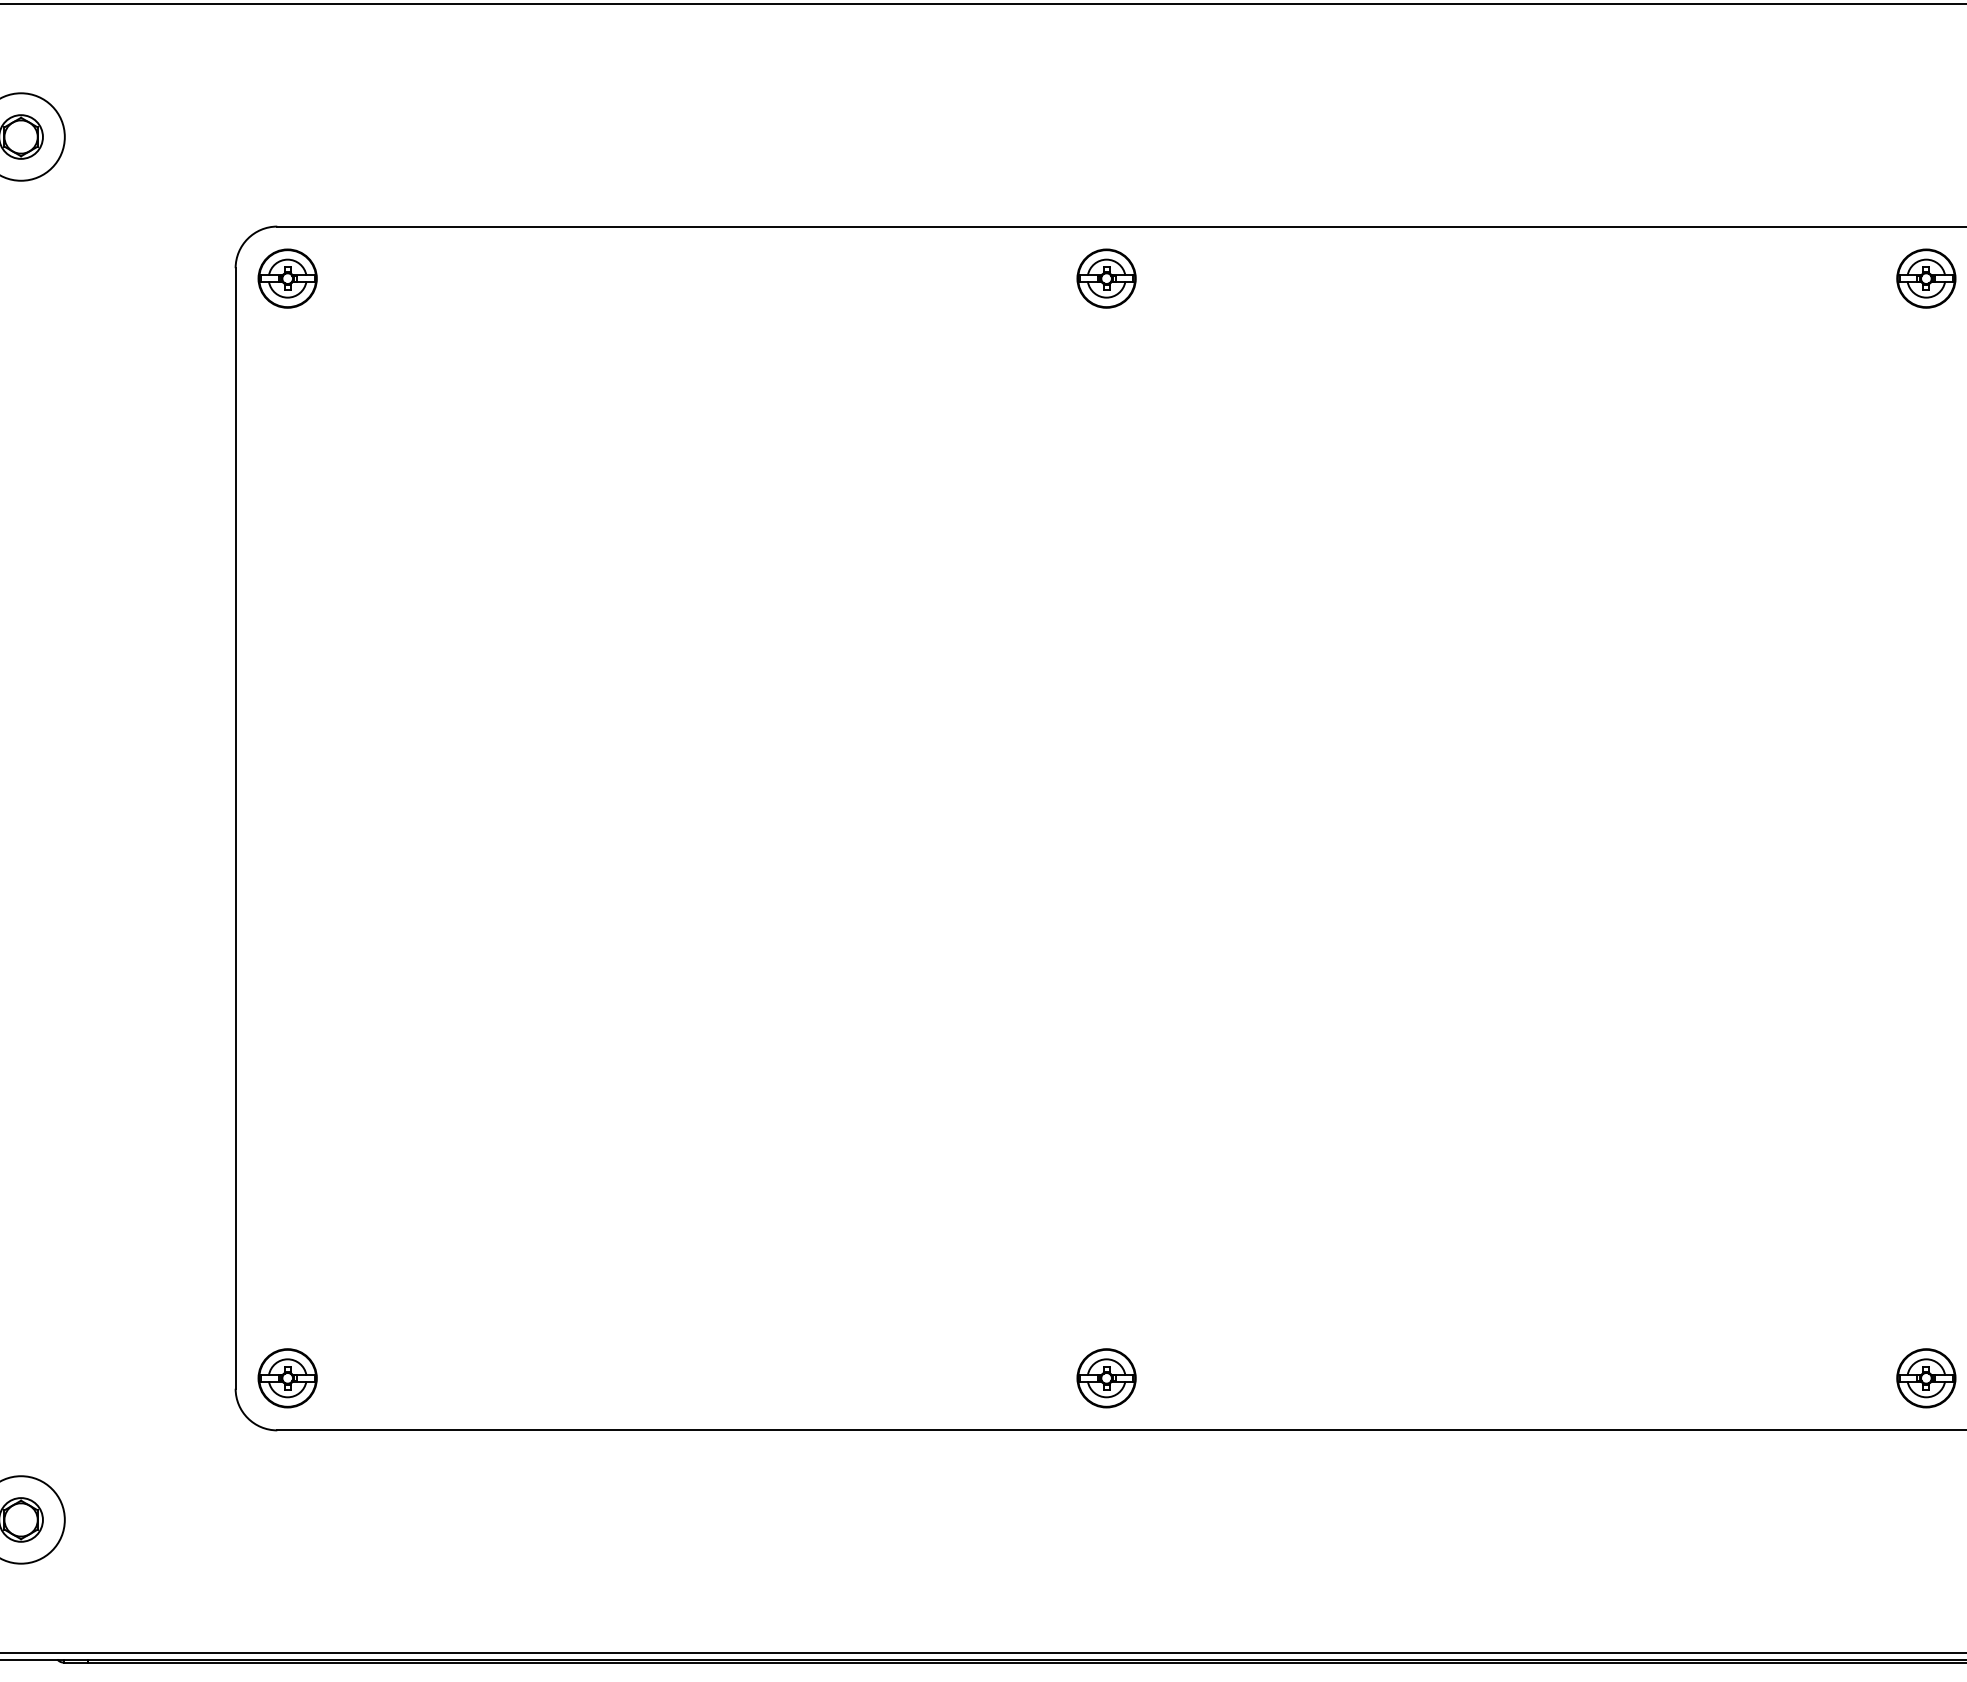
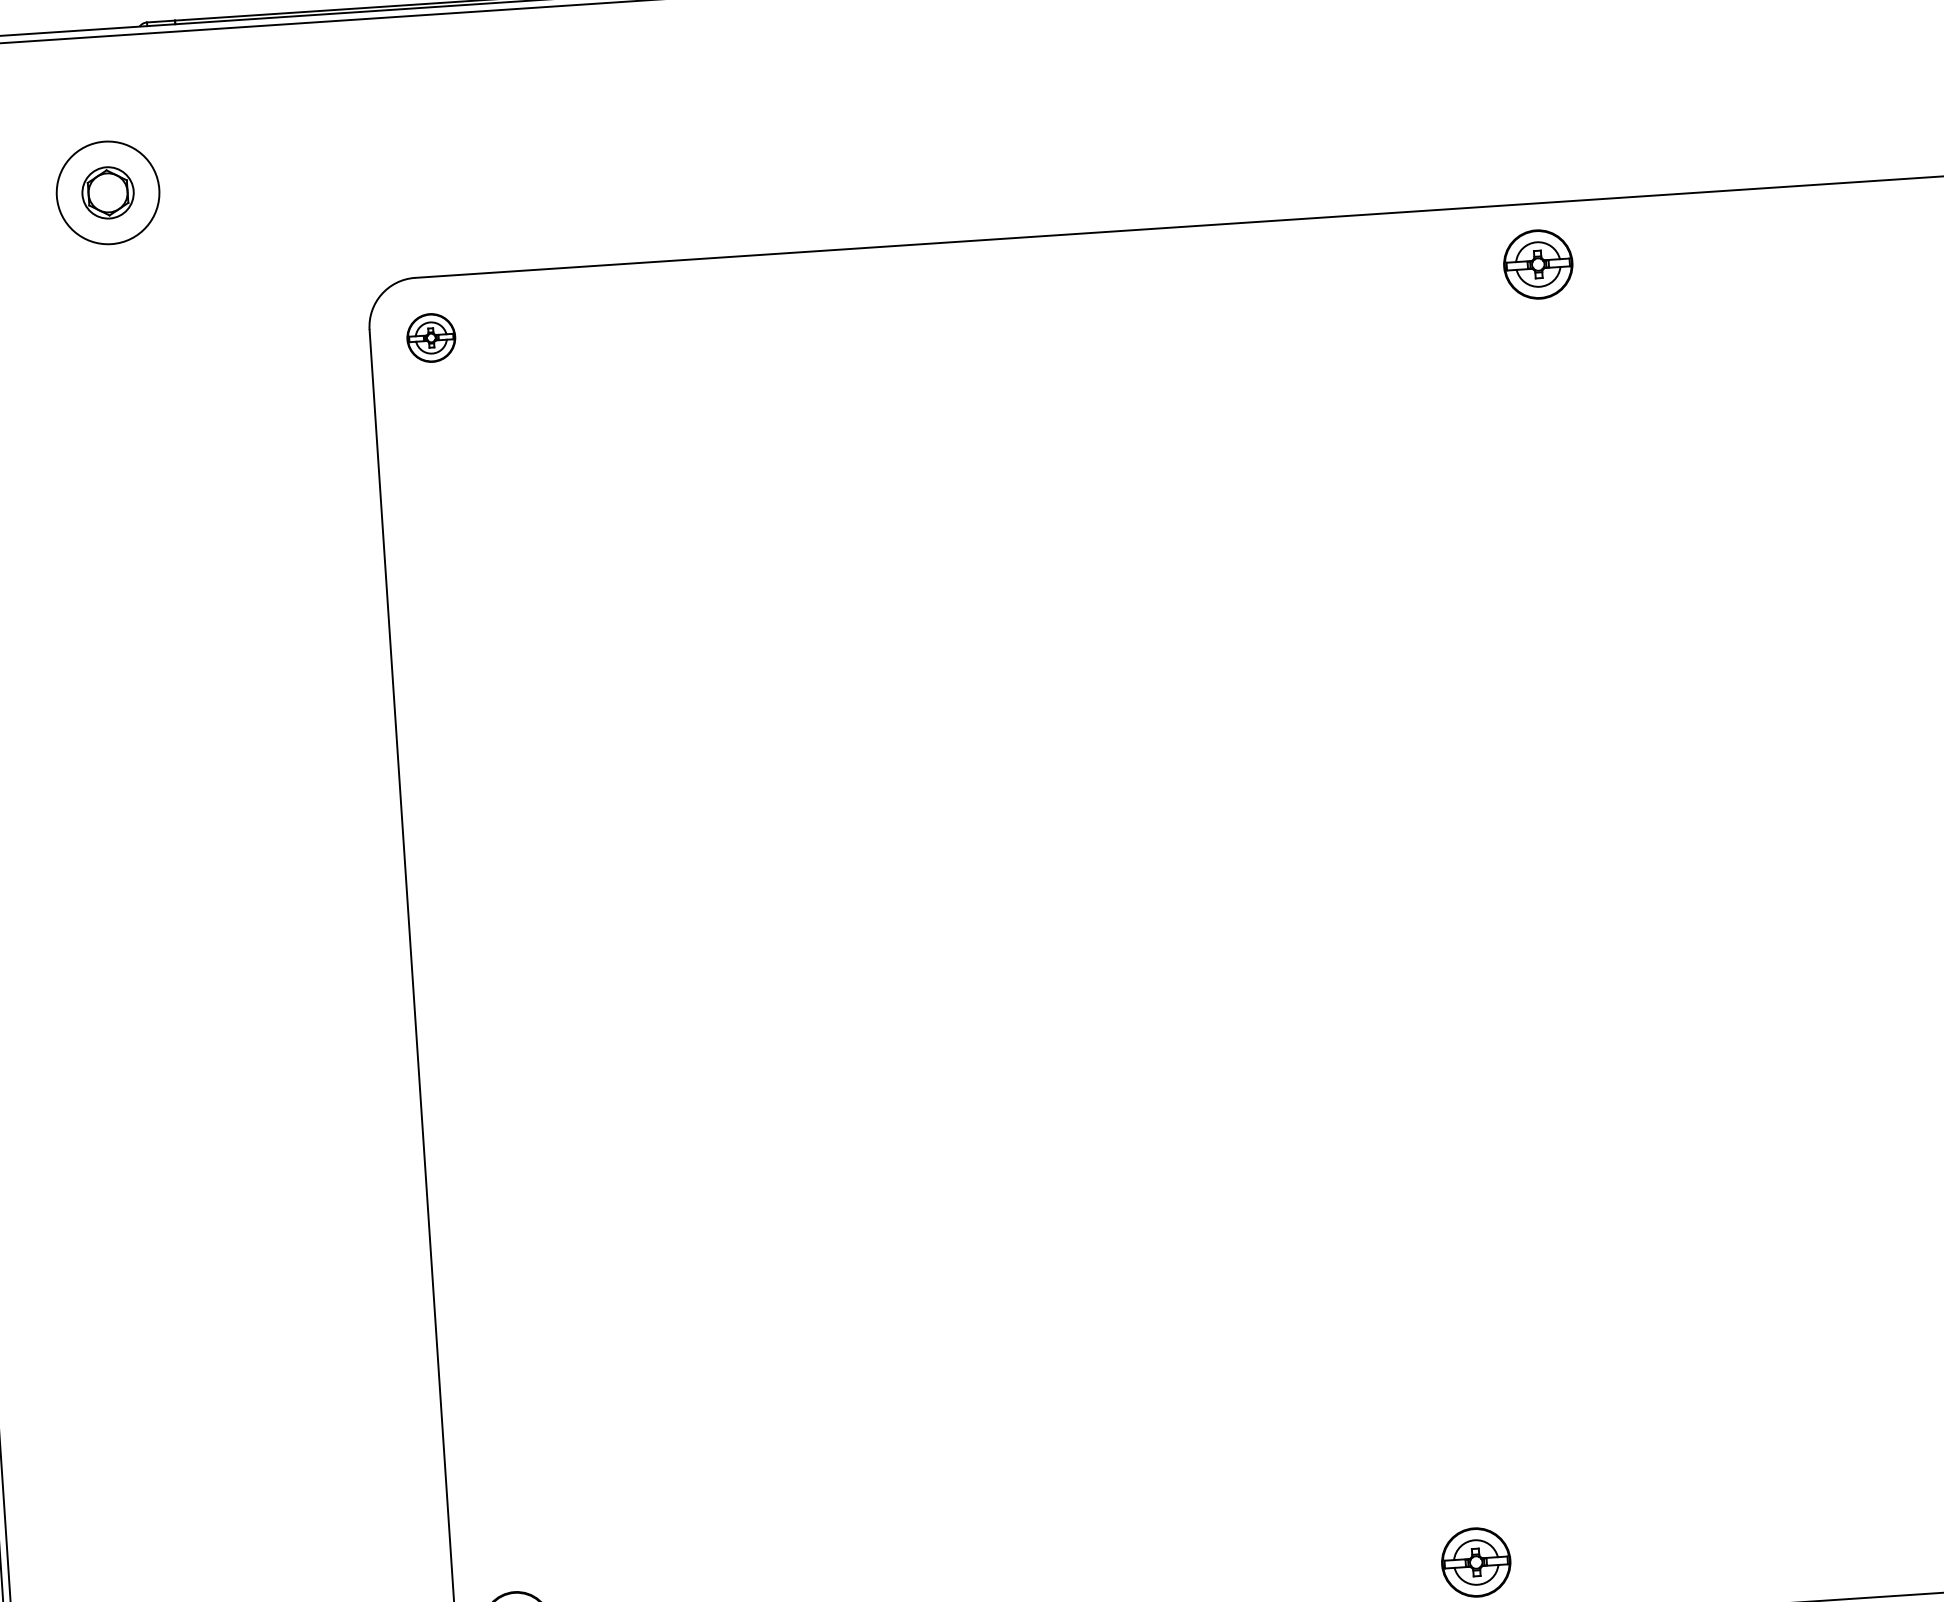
part: (287, 278) -> (431, 337), size x0.7
part: (1106, 278) -> (1538, 264), moved

